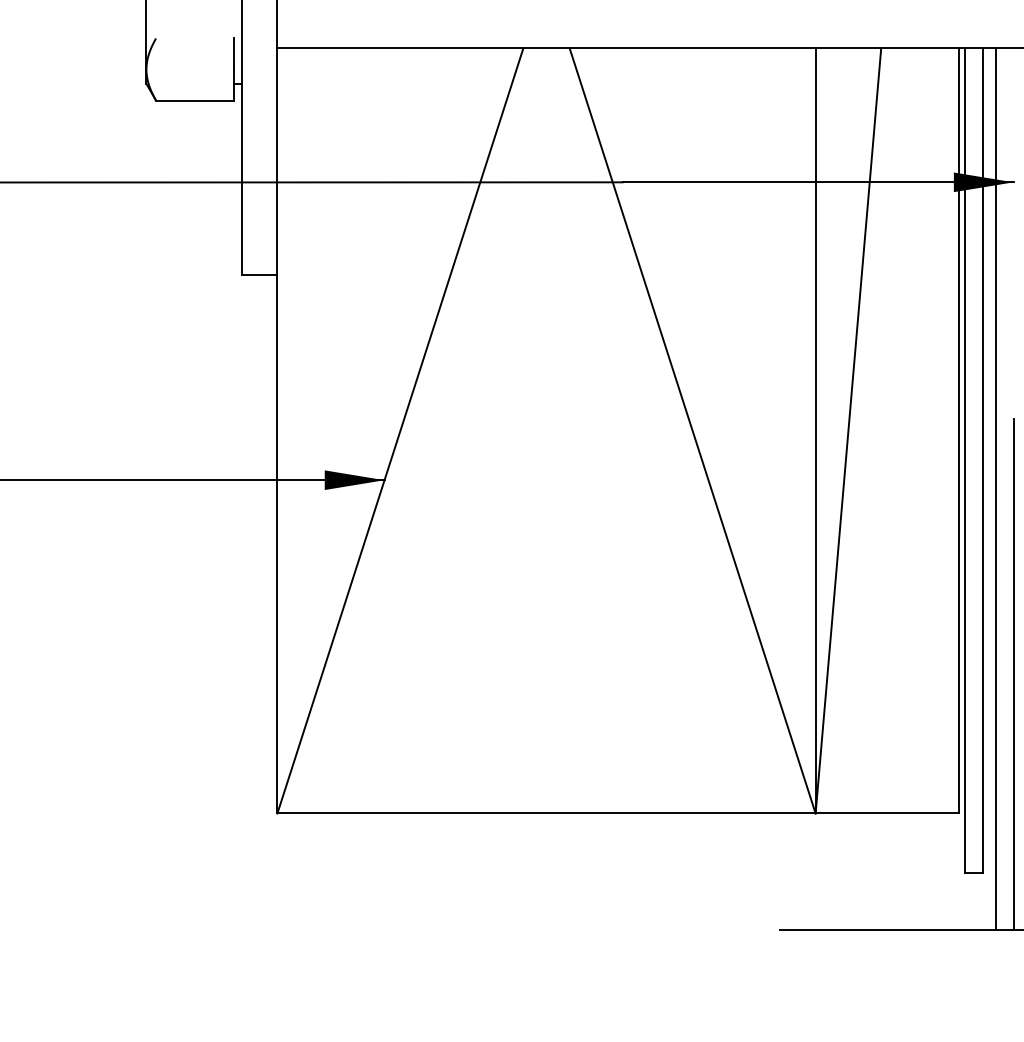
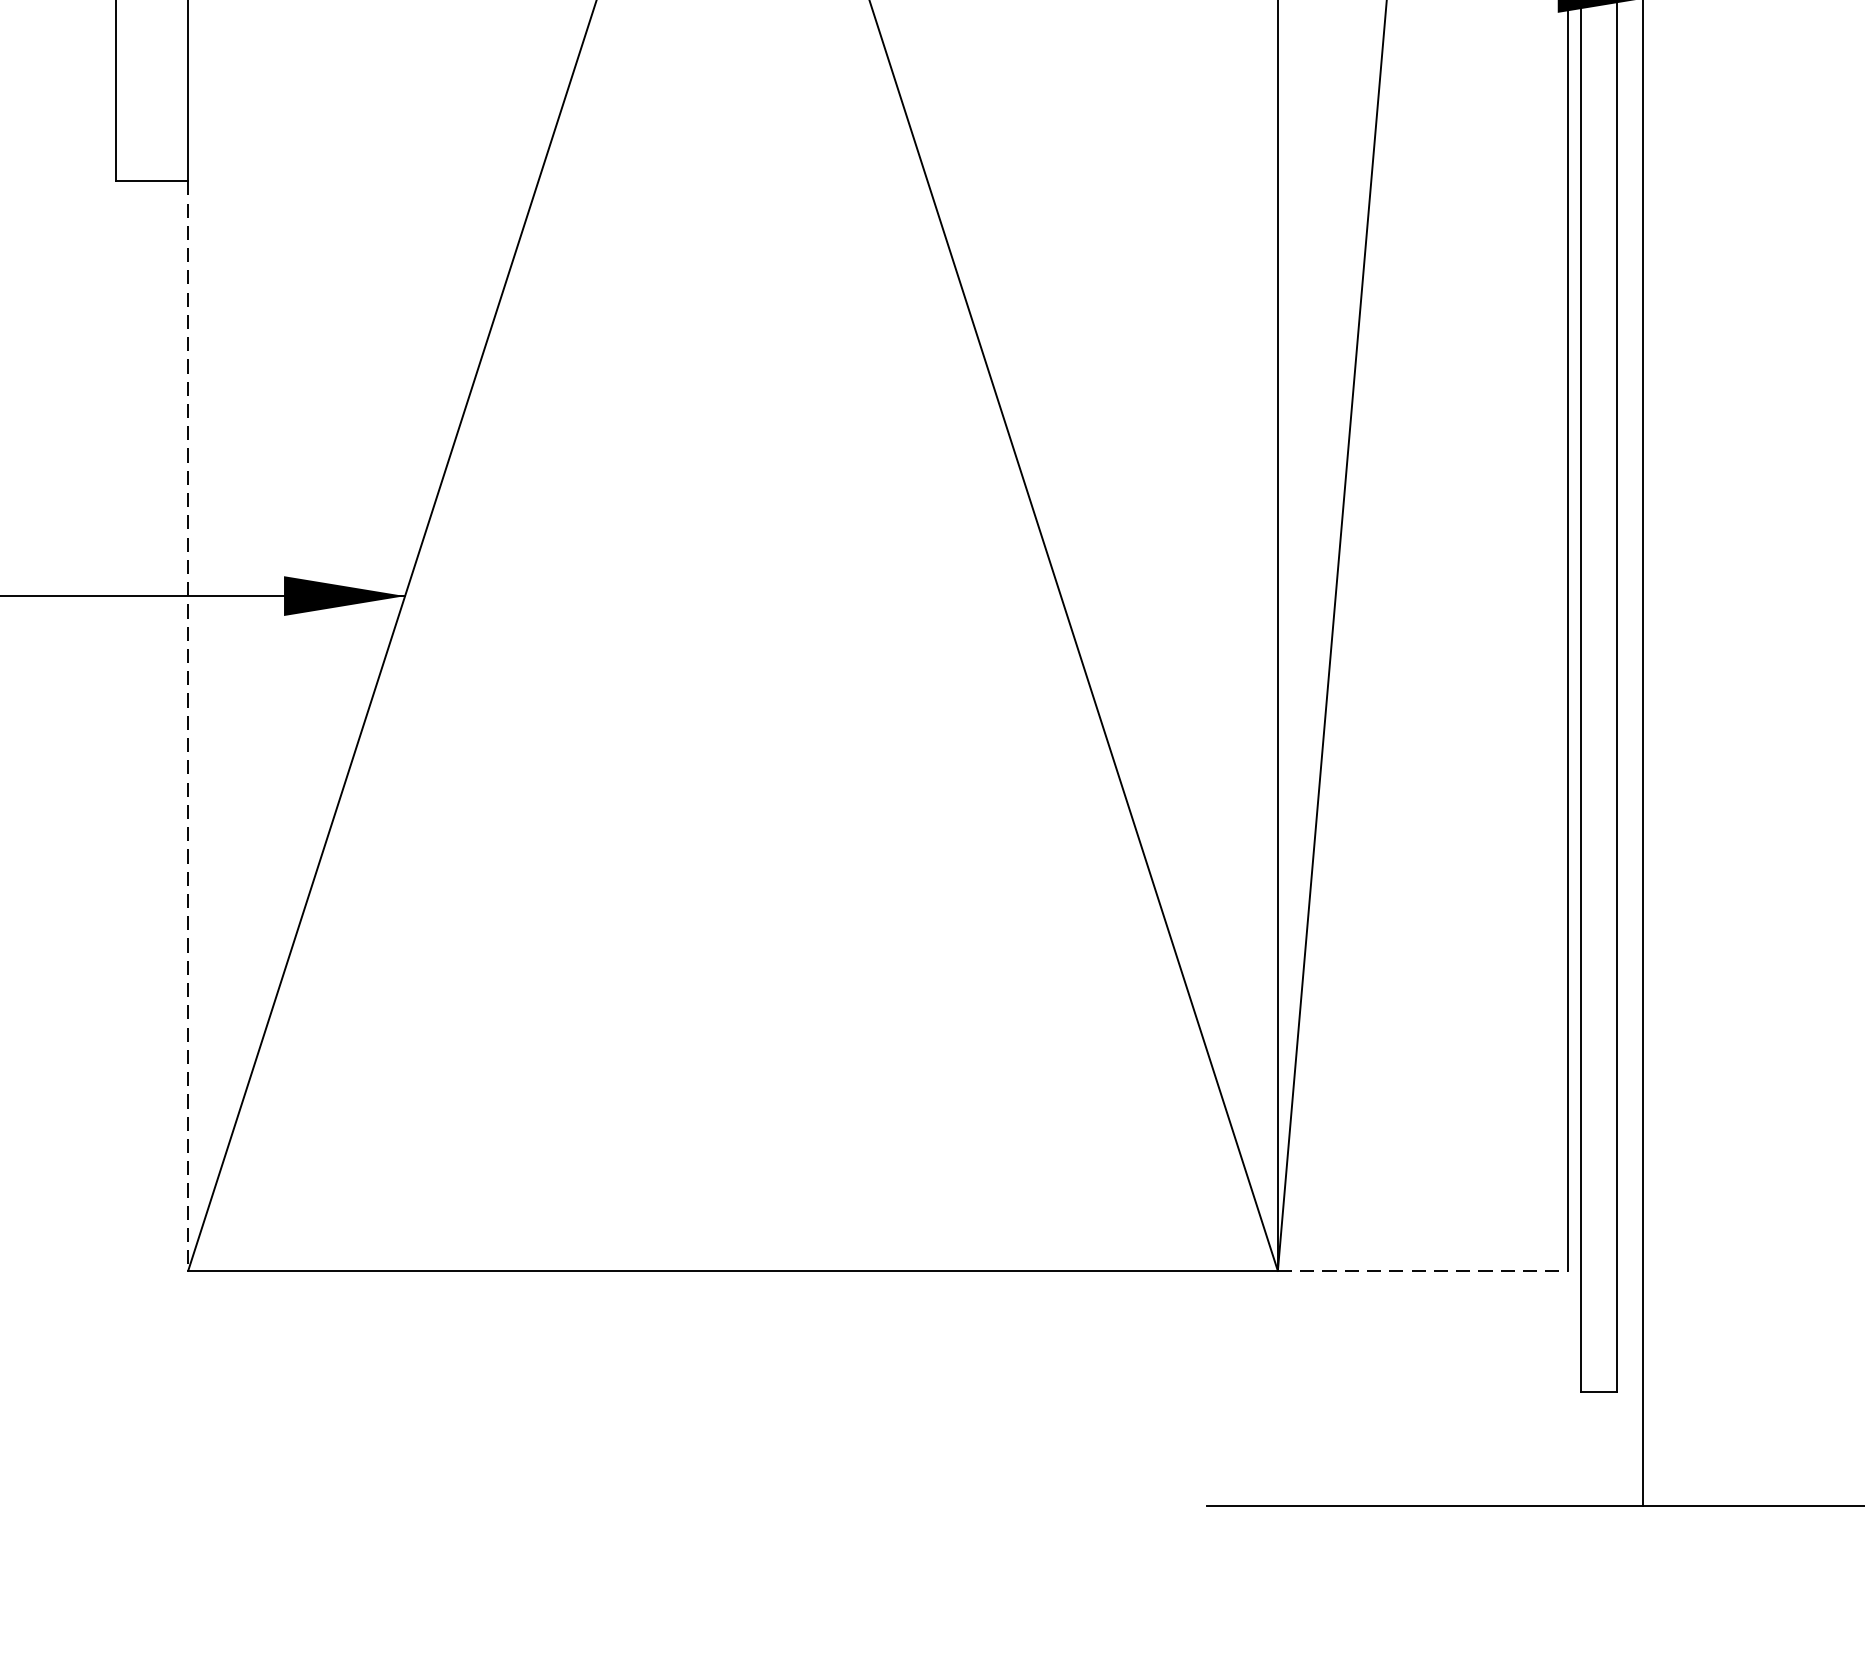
line: (277, 544) -> (188, 726), solid -> dashed
line: (1013, 673) -> (1678, 987), removed
line: (887, 813) -> (1423, 1270), solid -> dashed

